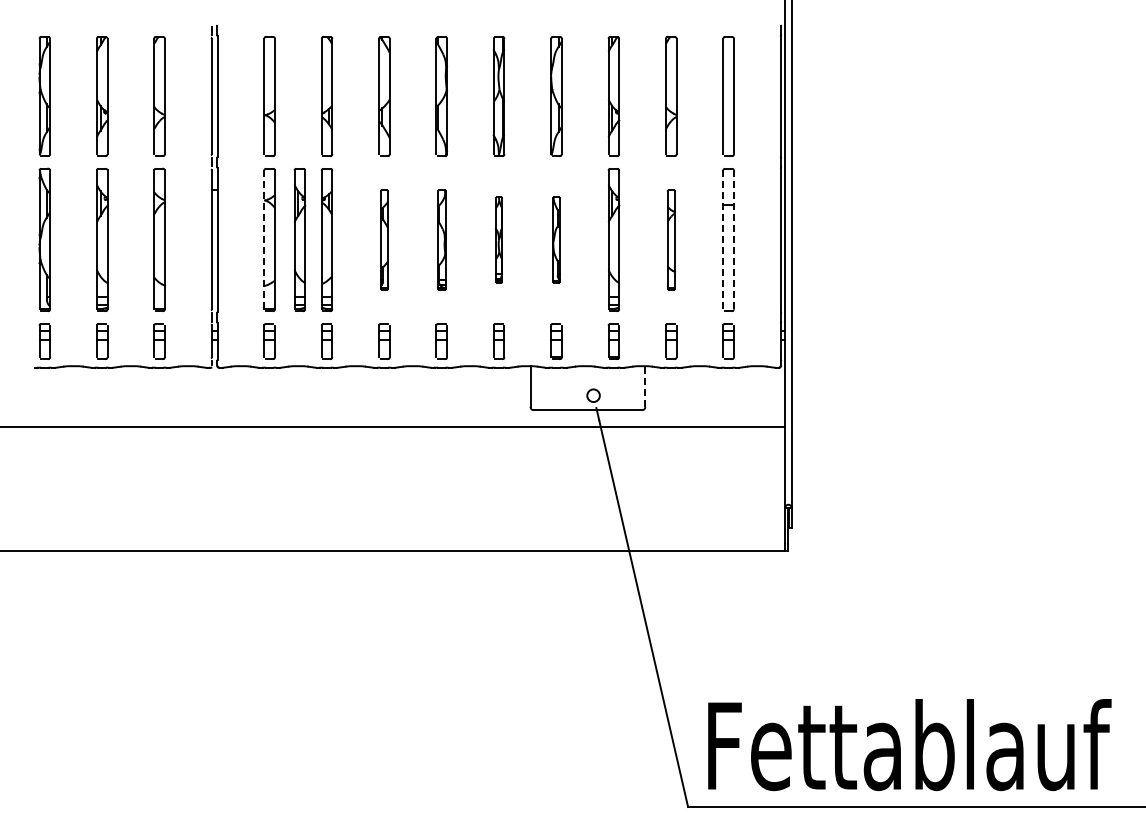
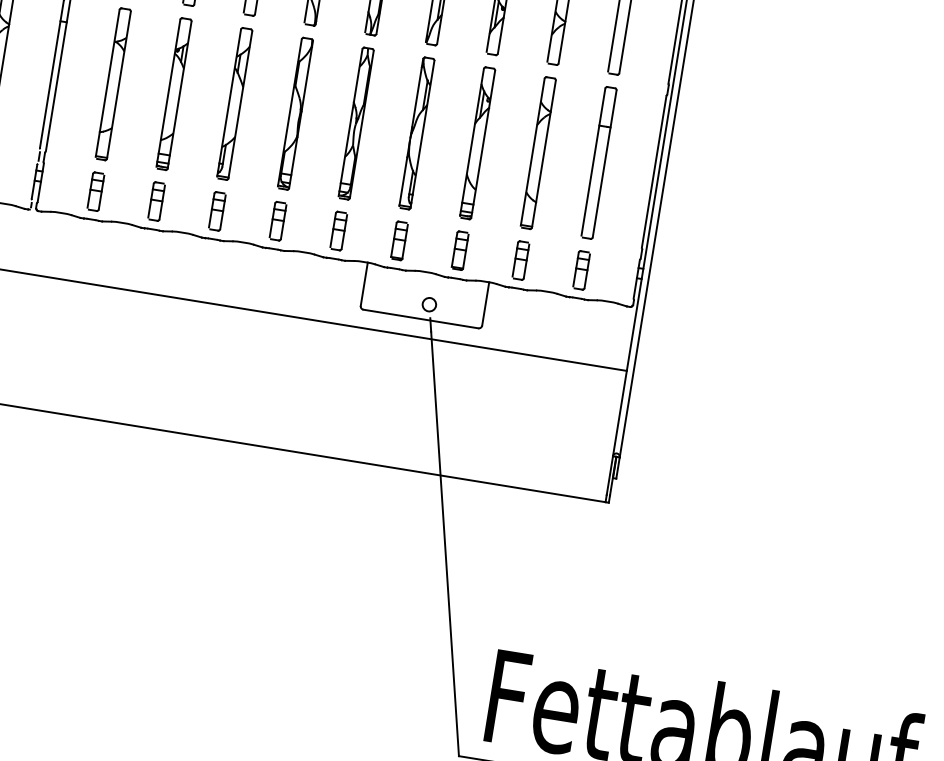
line: (264, 239) -> (107, 82), dashed -> solid
part: (299, 239) -> (144, 88), removed
part: (384, 239) -> (234, 103), size x1.43
part: (441, 239) -> (295, 113), size x1.43
part: (498, 239) -> (355, 123), size x1.67
part: (556, 239) -> (416, 133), size x1.67
part: (671, 239) -> (538, 152), size x1.43
line: (723, 239) -> (593, 161), dashed -> solid
line: (733, 240) -> (604, 164), dashed -> solid
line: (645, 386) -> (485, 303), dashed -> solid

